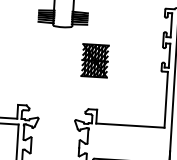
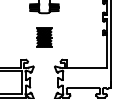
part: (95, 60) -> (44, 37), moved

